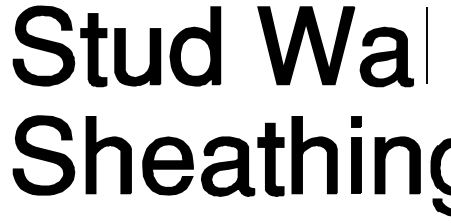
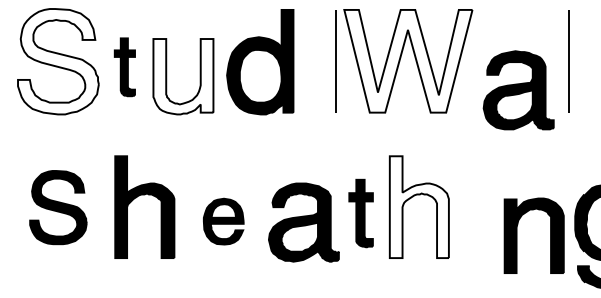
fill: (44, 45) -> (58, 61), removed
line: (251, 45) -> (335, 61), added
fill: (306, 45) -> (408, 60), removed
part: (93, 50) -> (124, 67), size x0.6
fill: (137, 57) -> (183, 76), removed
part: (386, 57) -> (518, 90), moved
part: (355, 154) -> (474, 206), removed
part: (44, 155) -> (58, 207), size x0.7
fill: (313, 155) -> (418, 207), removed
part: (270, 159) -> (360, 213), size x0.7
part: (167, 165) -> (223, 221), size x0.6
part: (385, 165) -> (517, 235), moved

